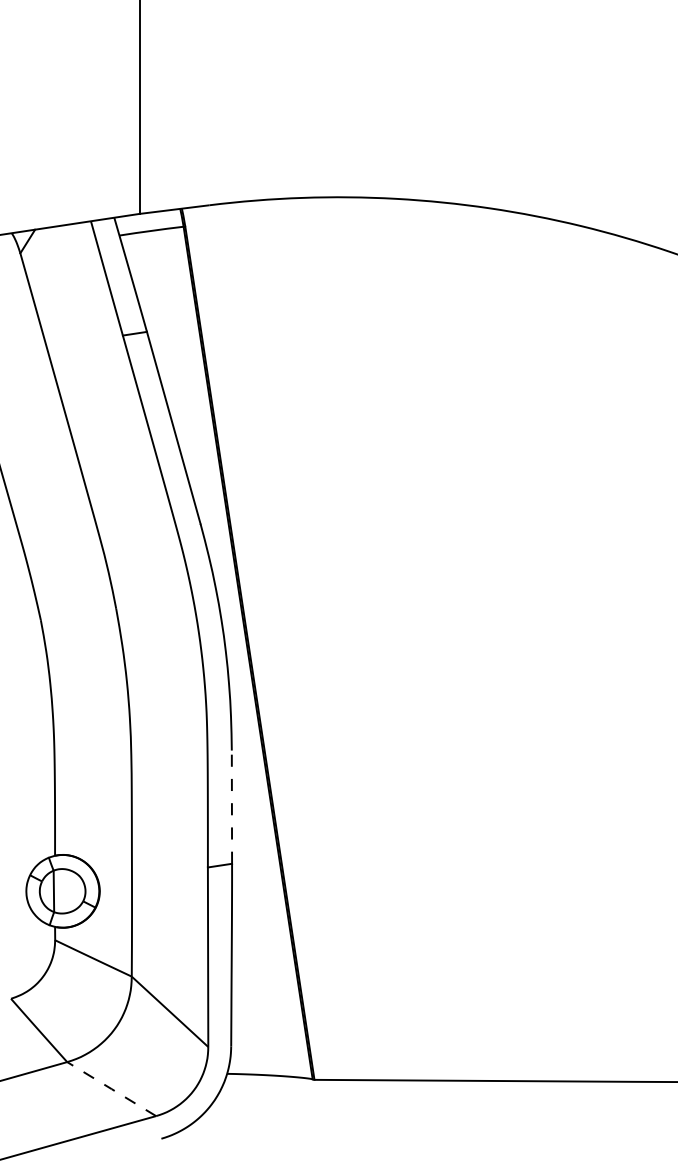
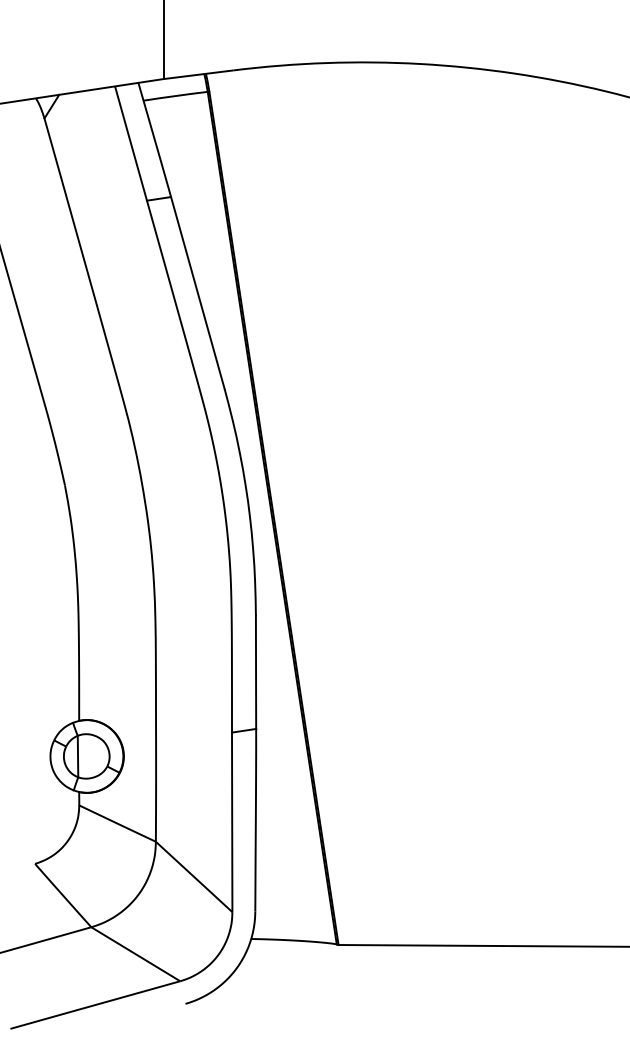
line: (231, 807) -> (255, 672), dashed -> solid
line: (111, 1089) -> (135, 954), dashed -> solid

